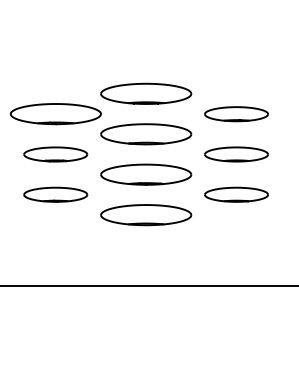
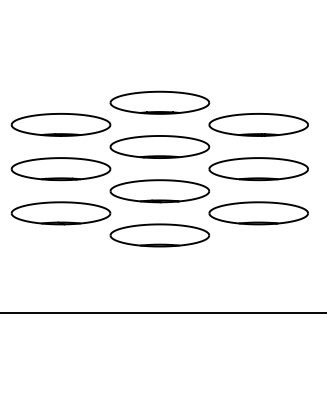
part: (236, 114) -> (258, 125), size x1.43
part: (55, 154) -> (60, 169), size x1.43
part: (236, 154) -> (258, 169), size x1.43
part: (55, 194) -> (60, 212), size x1.43
part: (236, 194) -> (258, 212), size x1.43

